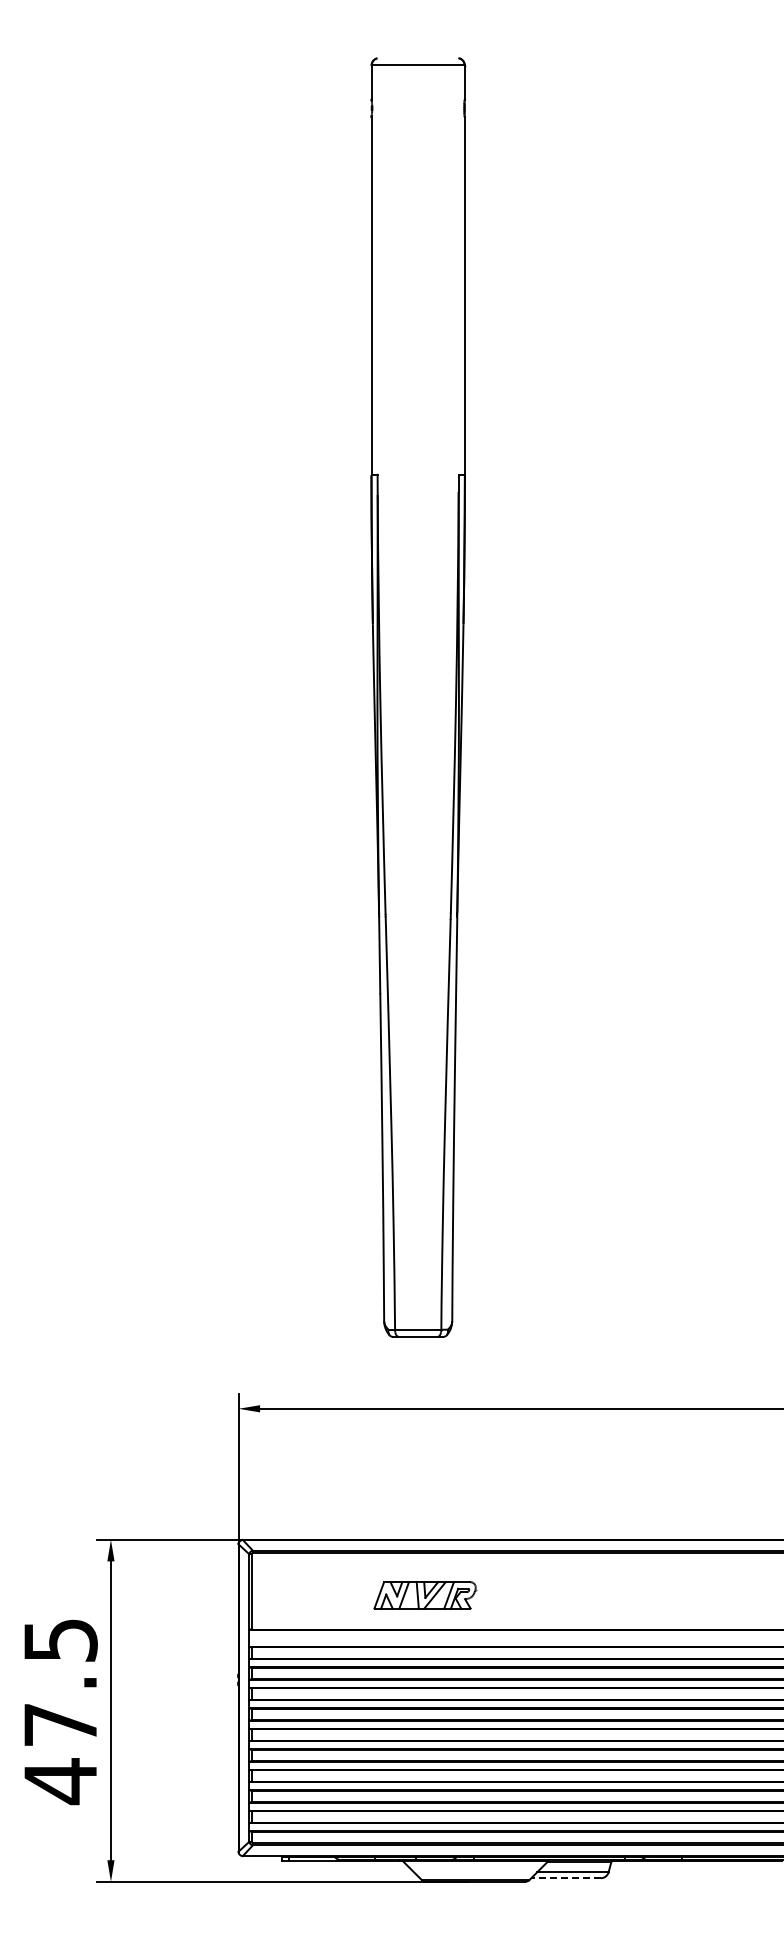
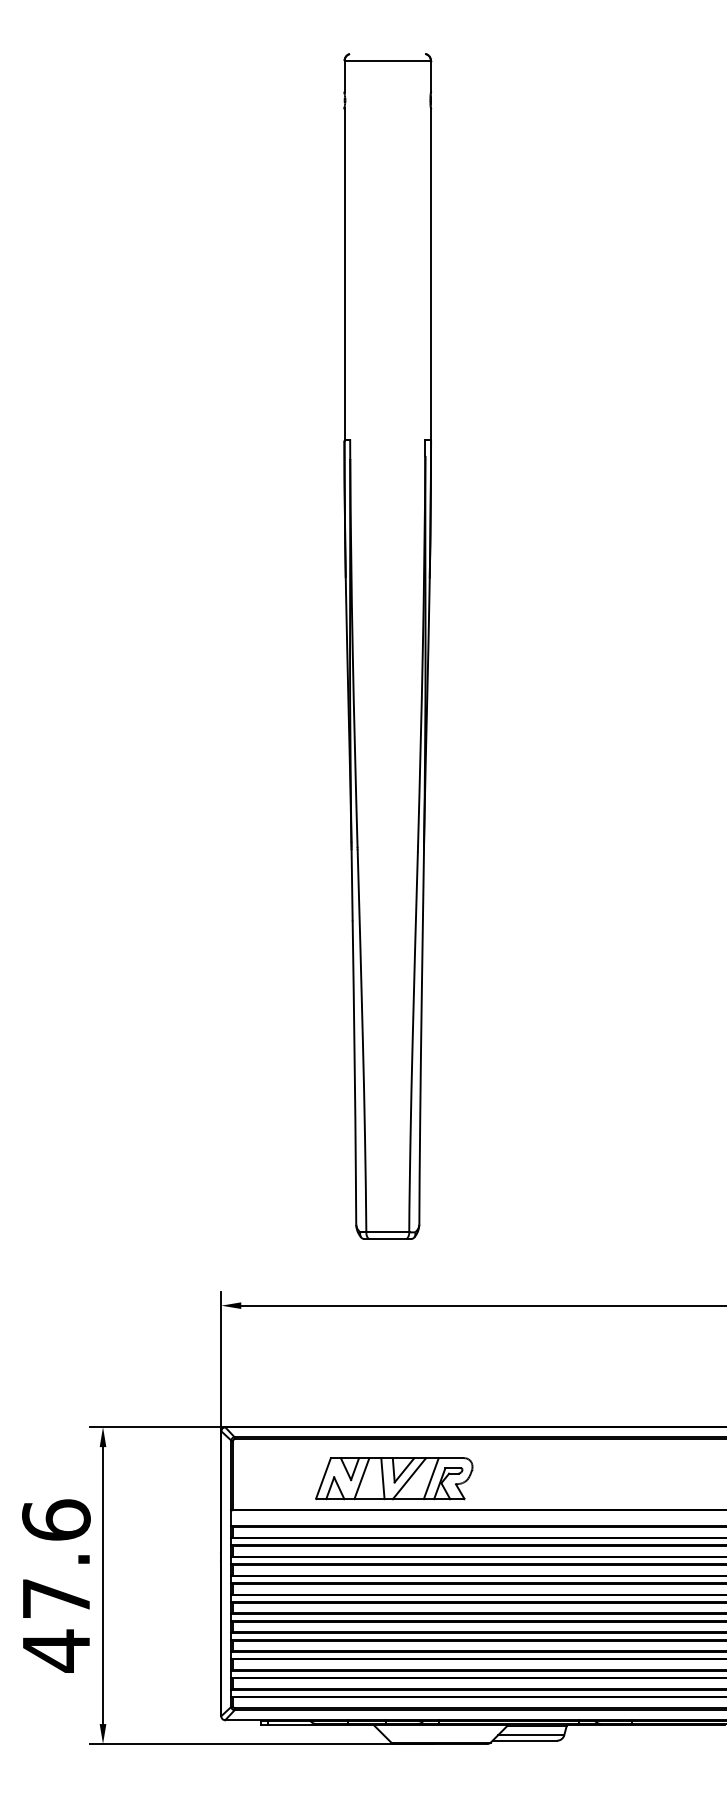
part: (424, 1595) -> (393, 1478), size x1.67
text: (60, 1639) -> (56, 1519), 47.5 -> 47.6
line: (566, 1878) -> (525, 1740), dashed -> solid

